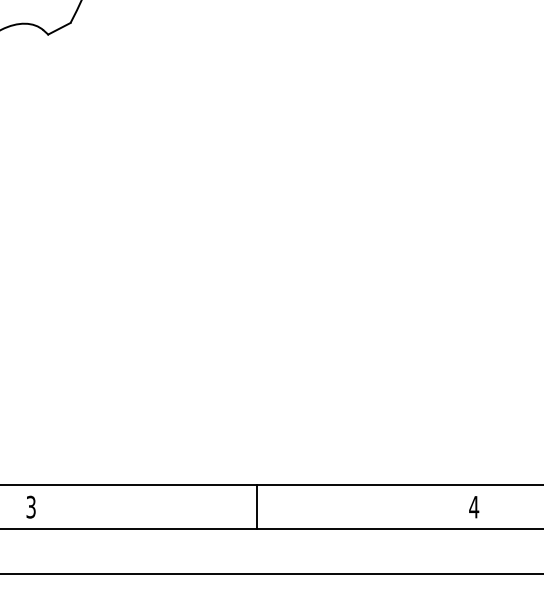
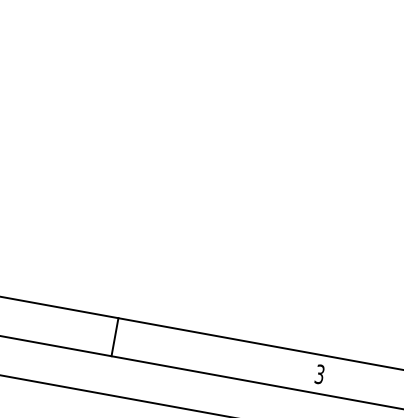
text: (474, 506) -> (320, 373), 4 -> 3
line: (257, 507) -> (115, 337), moved

